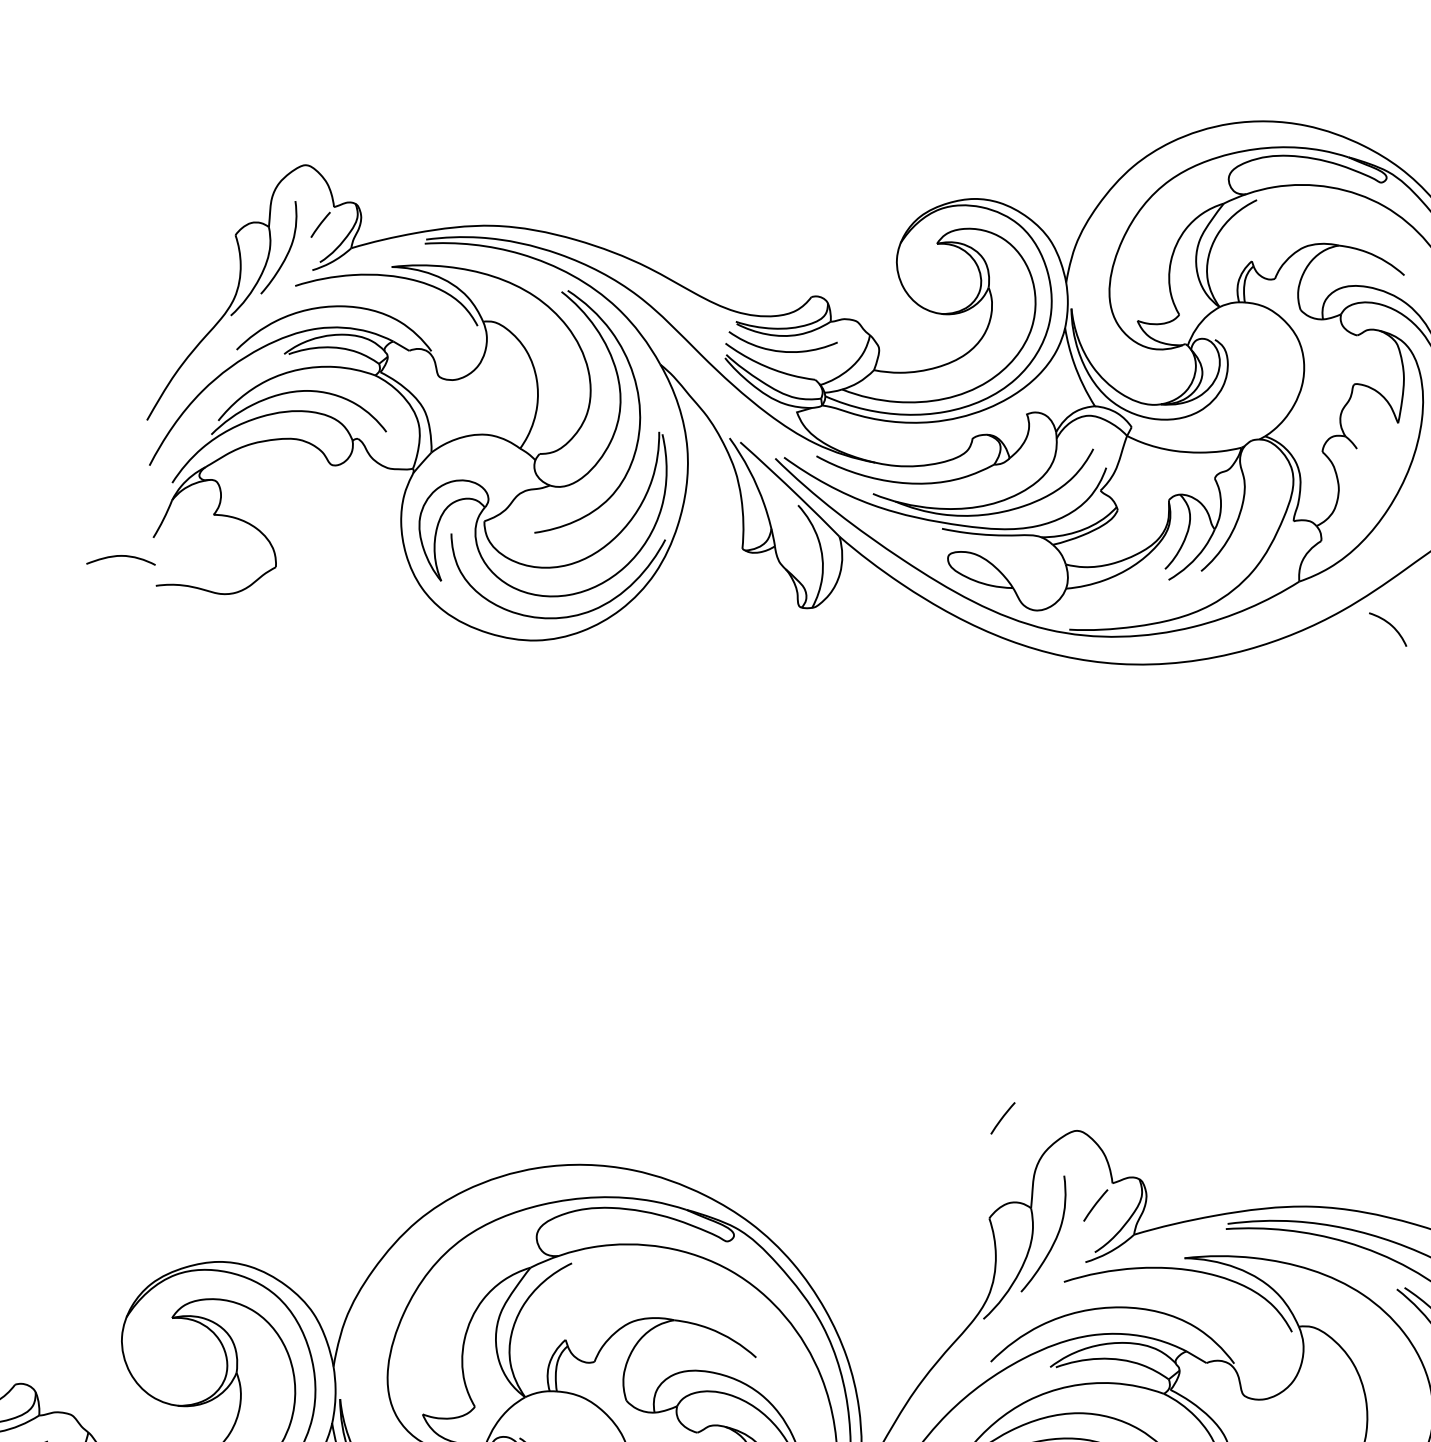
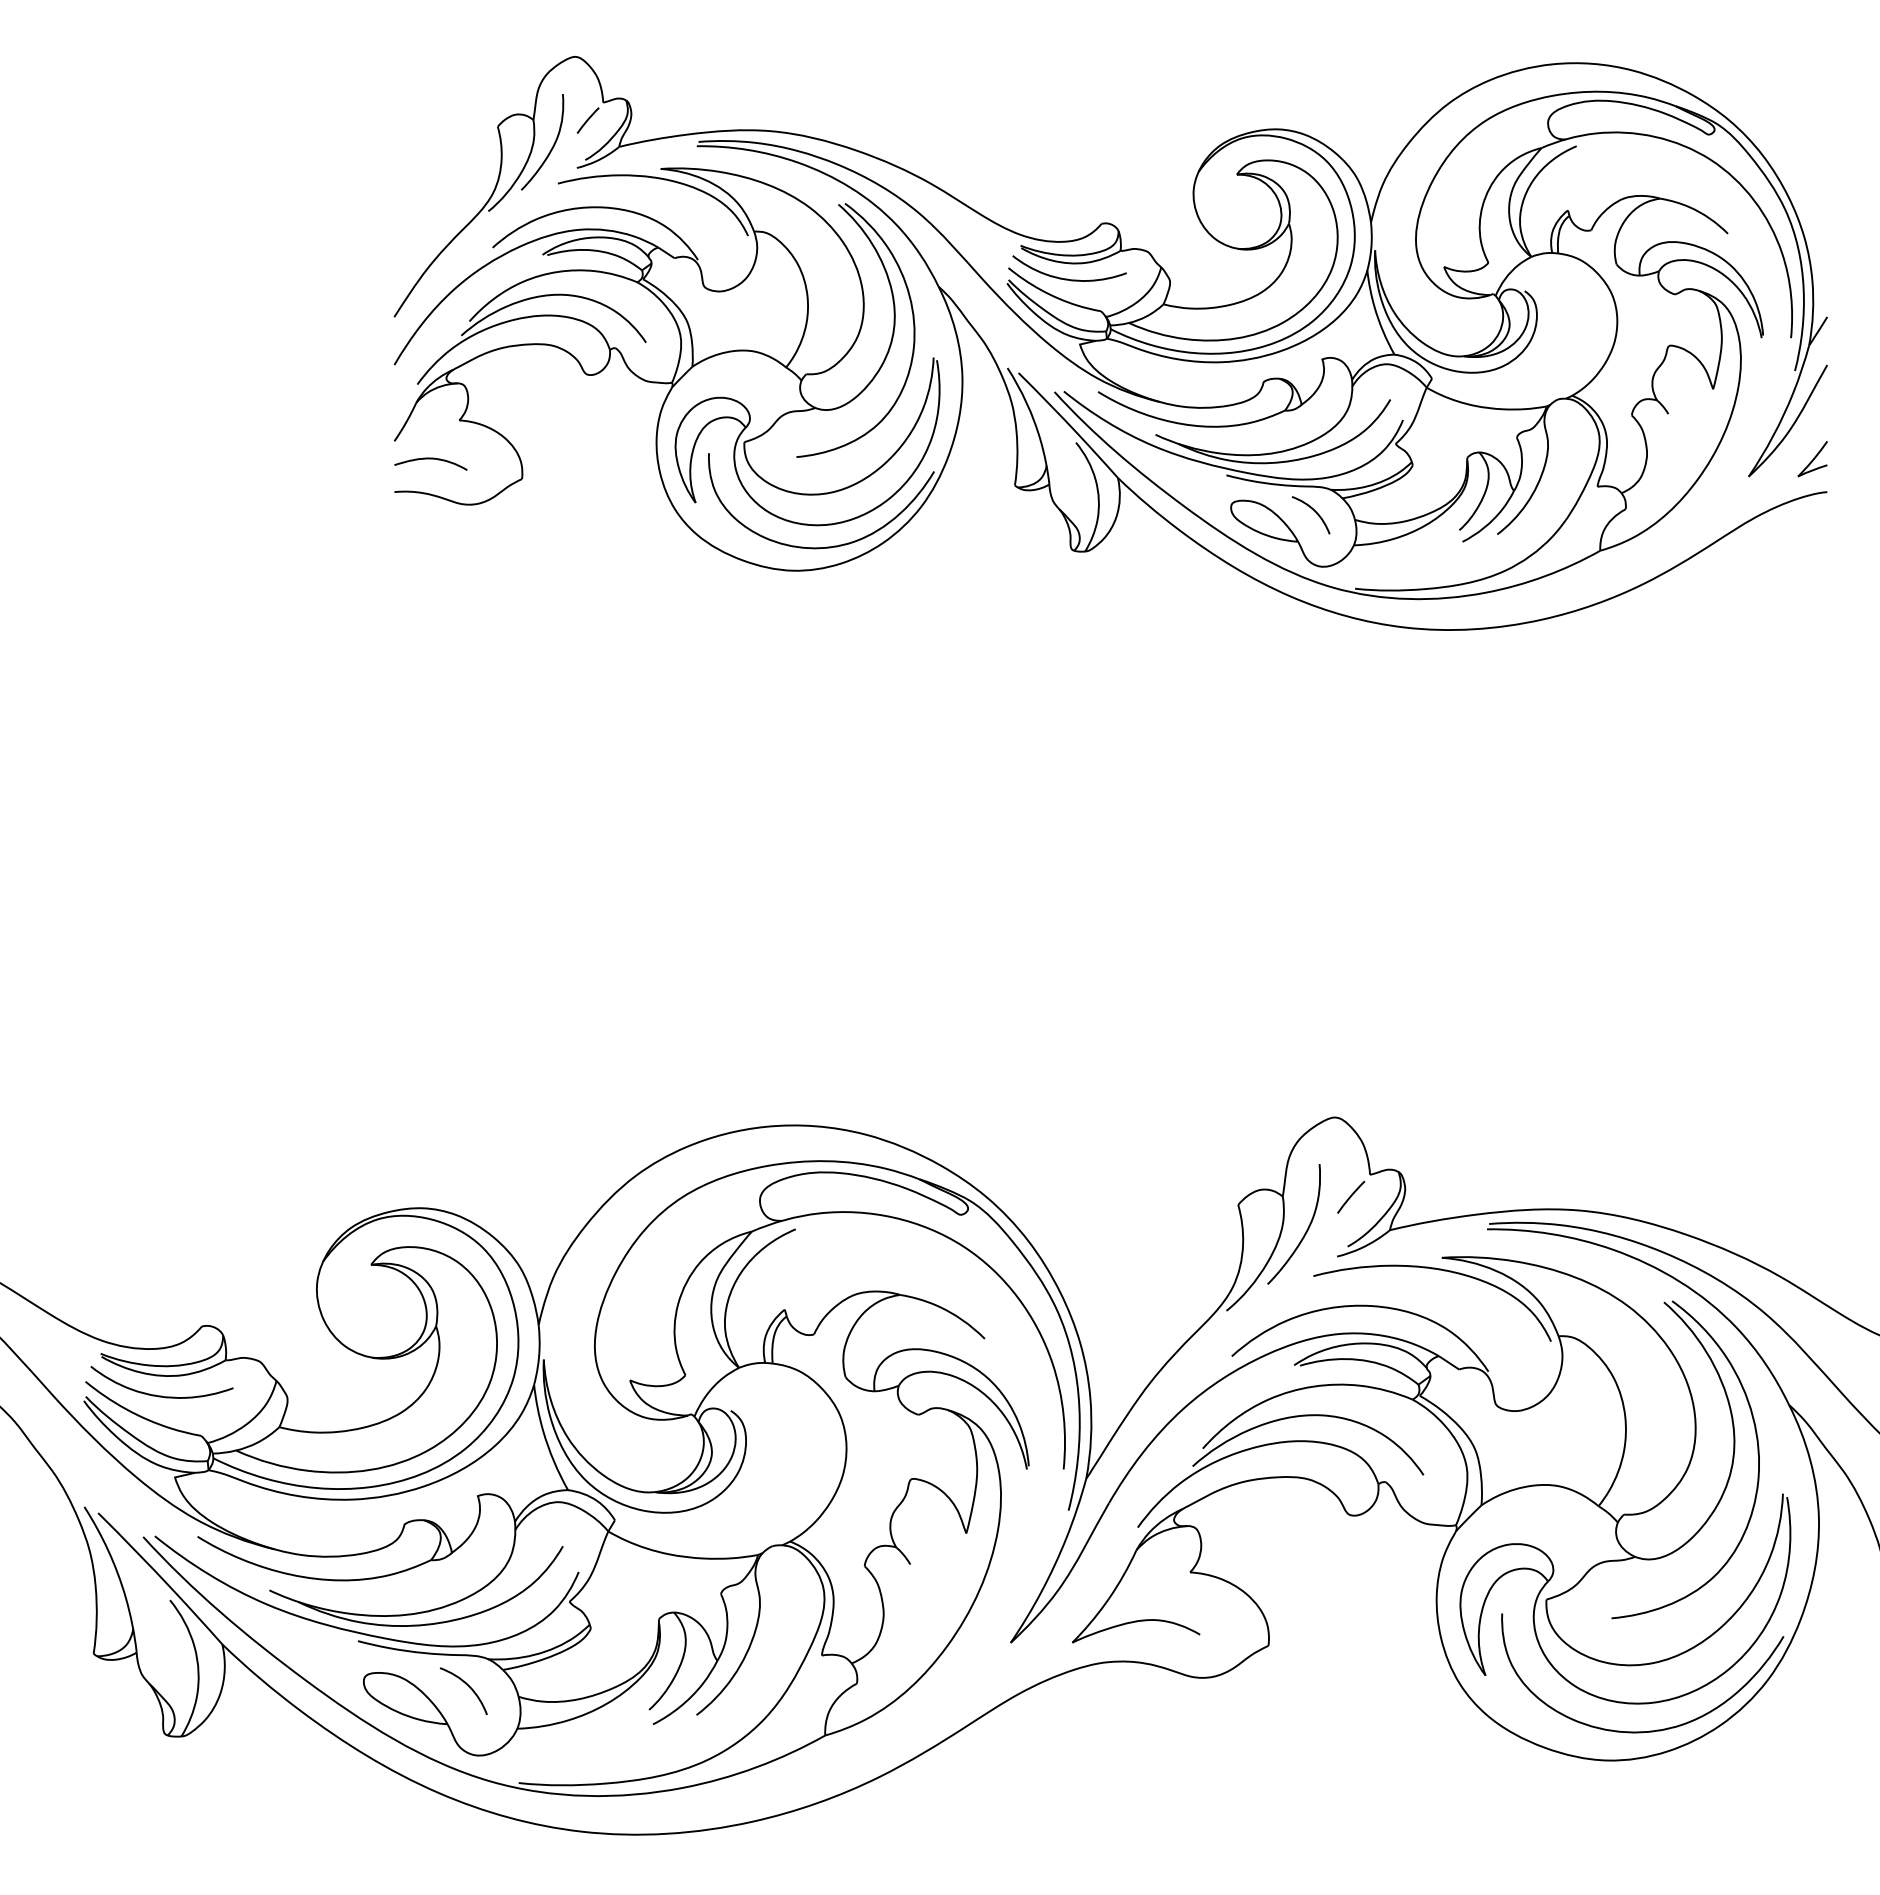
curve: (120, 556) -> (430, 459), moved
curve: (1391, 625) -> (1314, 511), moved
line: (1003, 1117) -> (1258, 1099), removed

